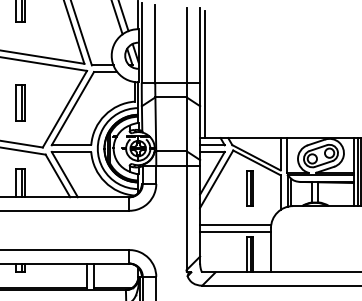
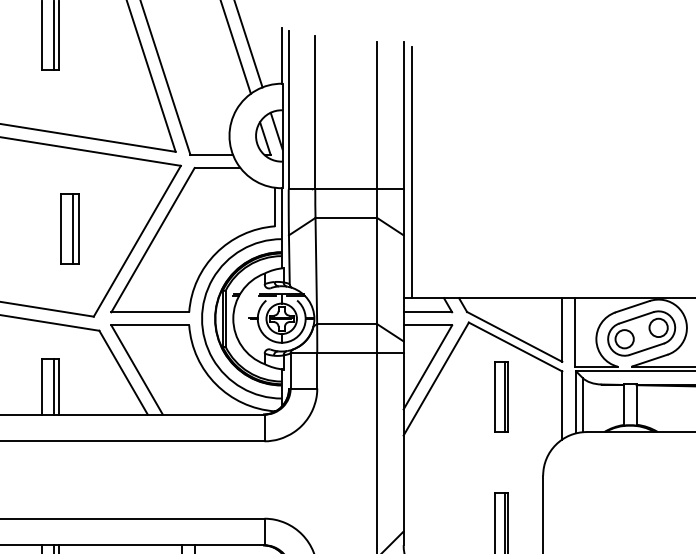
part: (20, 102) -> (69, 228), moved
line: (235, 225) -> (473, 470), removed
line: (235, 231) -> (473, 482), removed

